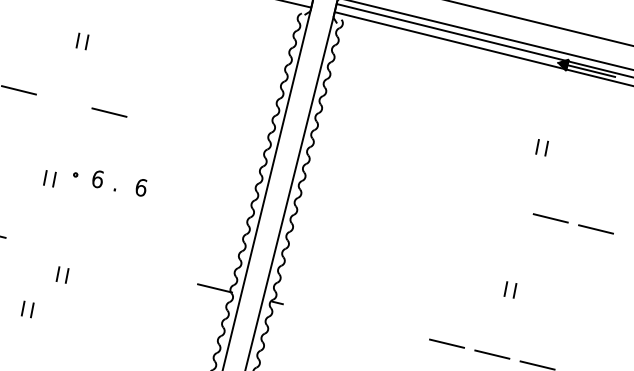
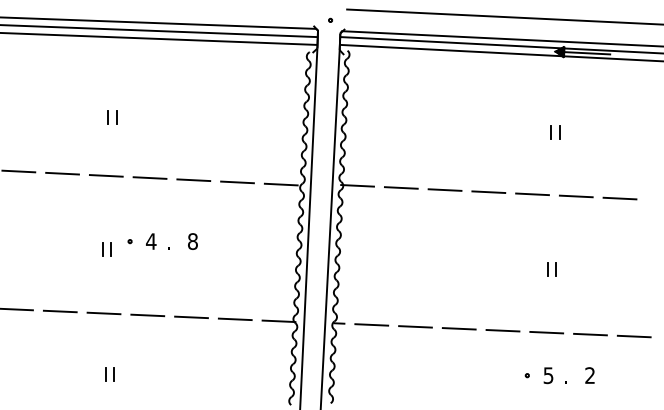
line: (63, 100) -> (105, 175), added
line: (154, 124) -> (193, 180), added
line: (199, 135) -> (237, 182), added
line: (244, 145) -> (280, 184), added
line: (324, 162) -> (357, 185), added
line: (369, 173) -> (400, 187), added
text: (98, 179) -> (151, 241), 6 -> 4
line: (414, 184) -> (444, 189), added
text: (141, 187) -> (193, 241), 6 -> 8
line: (459, 196) -> (488, 192), added
line: (505, 207) -> (532, 194), added
line: (33, 244) -> (103, 313), added
line: (78, 255) -> (147, 315), added
line: (124, 266) -> (191, 317), added
part: (62, 275) -> (135, 336), removed
line: (168, 277) -> (234, 319), added
line: (310, 310) -> (371, 324), added
line: (356, 321) -> (415, 326), added
line: (401, 332) -> (458, 328), added

